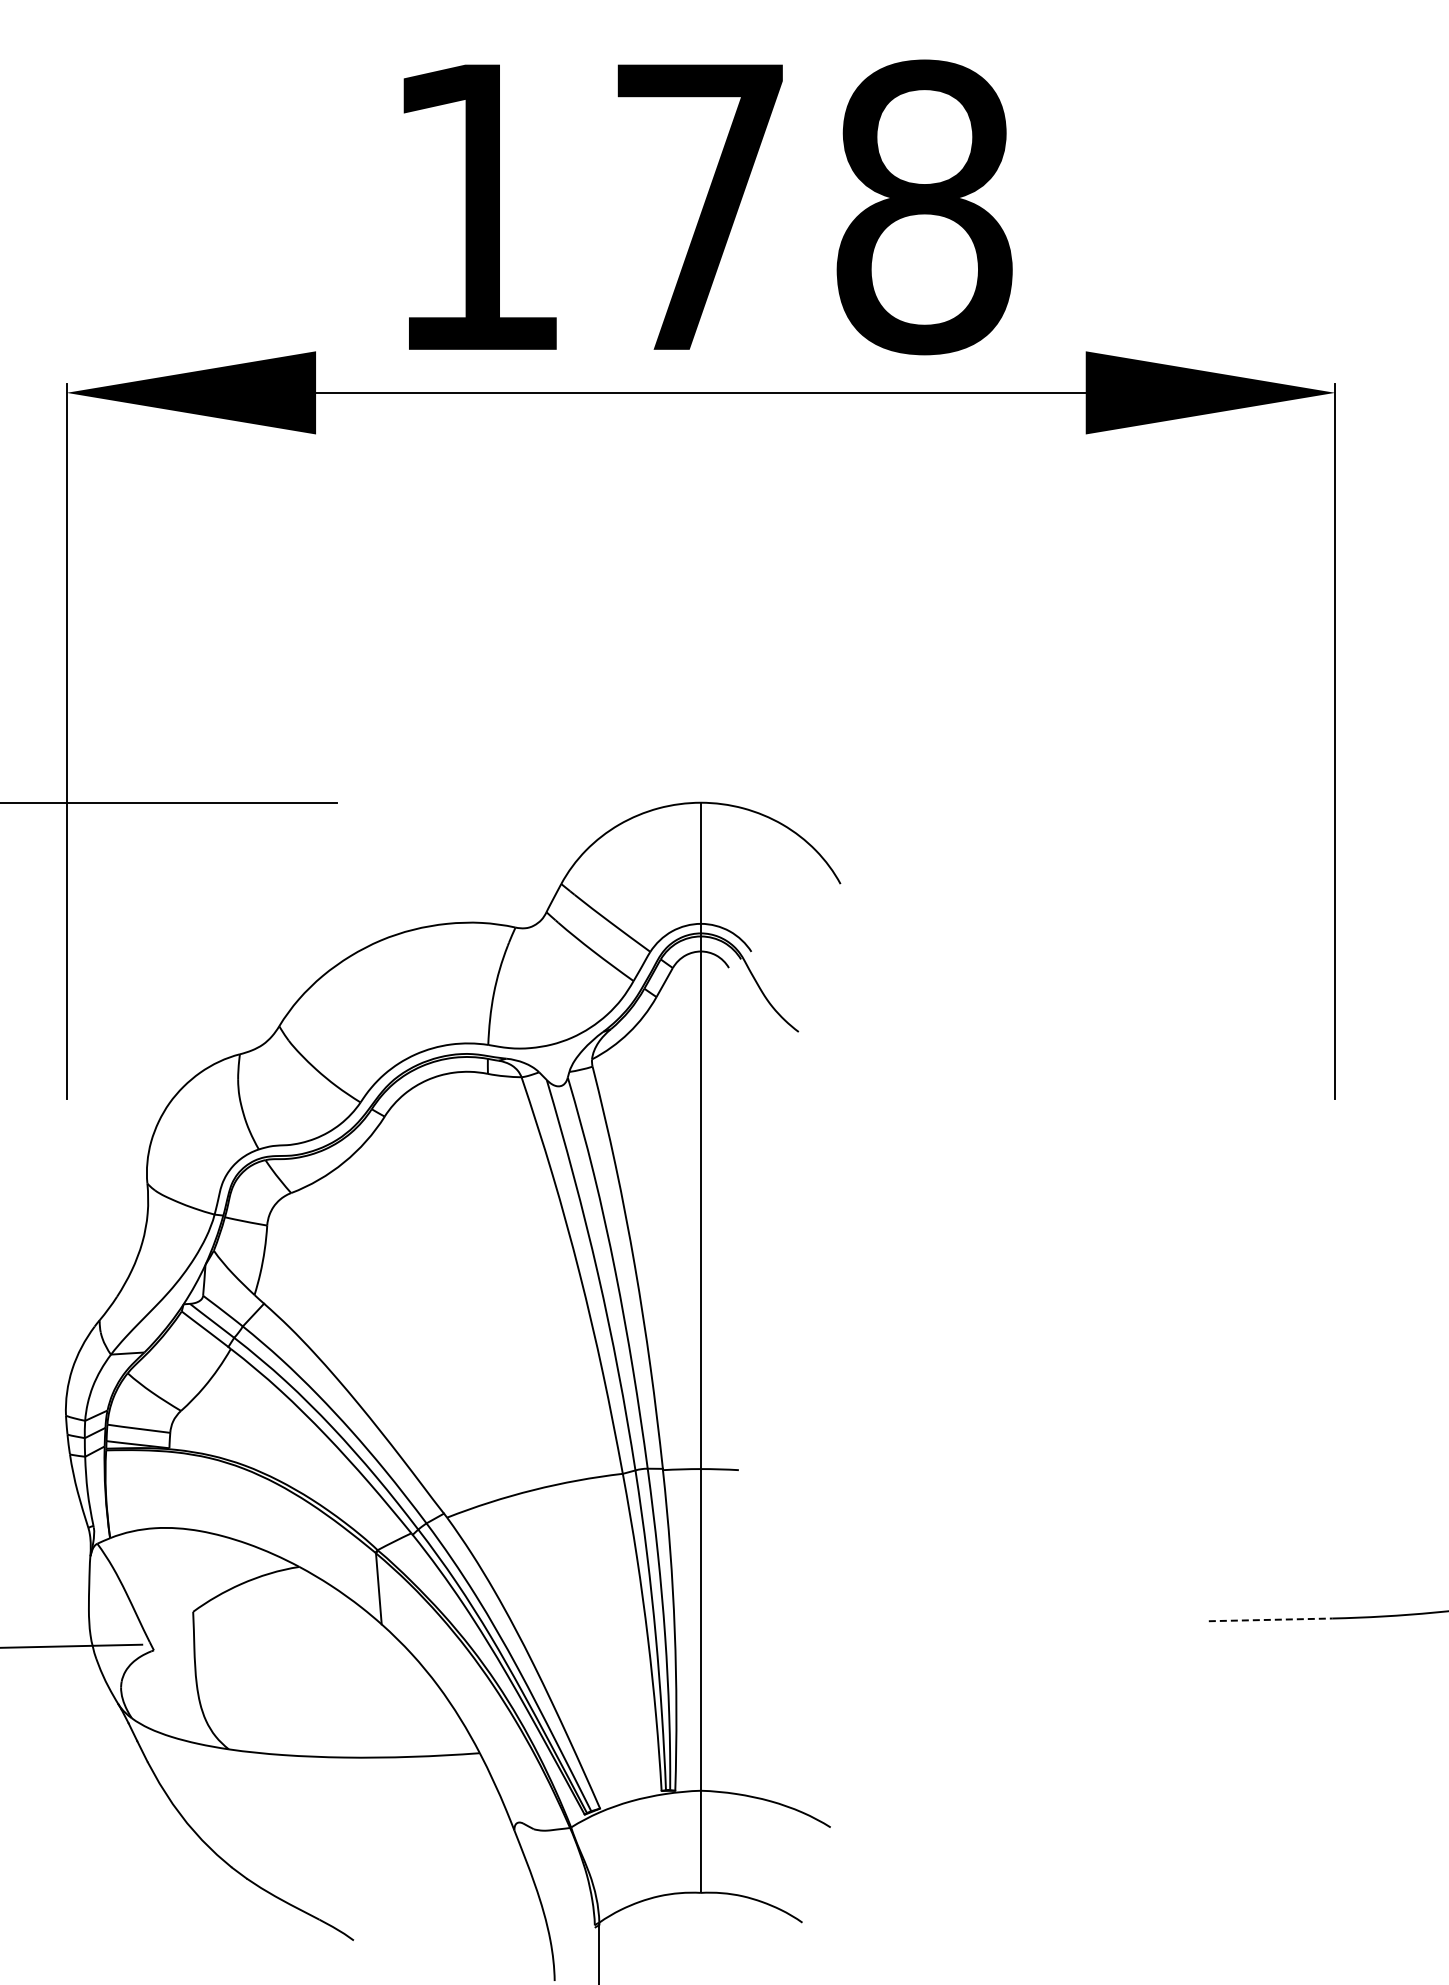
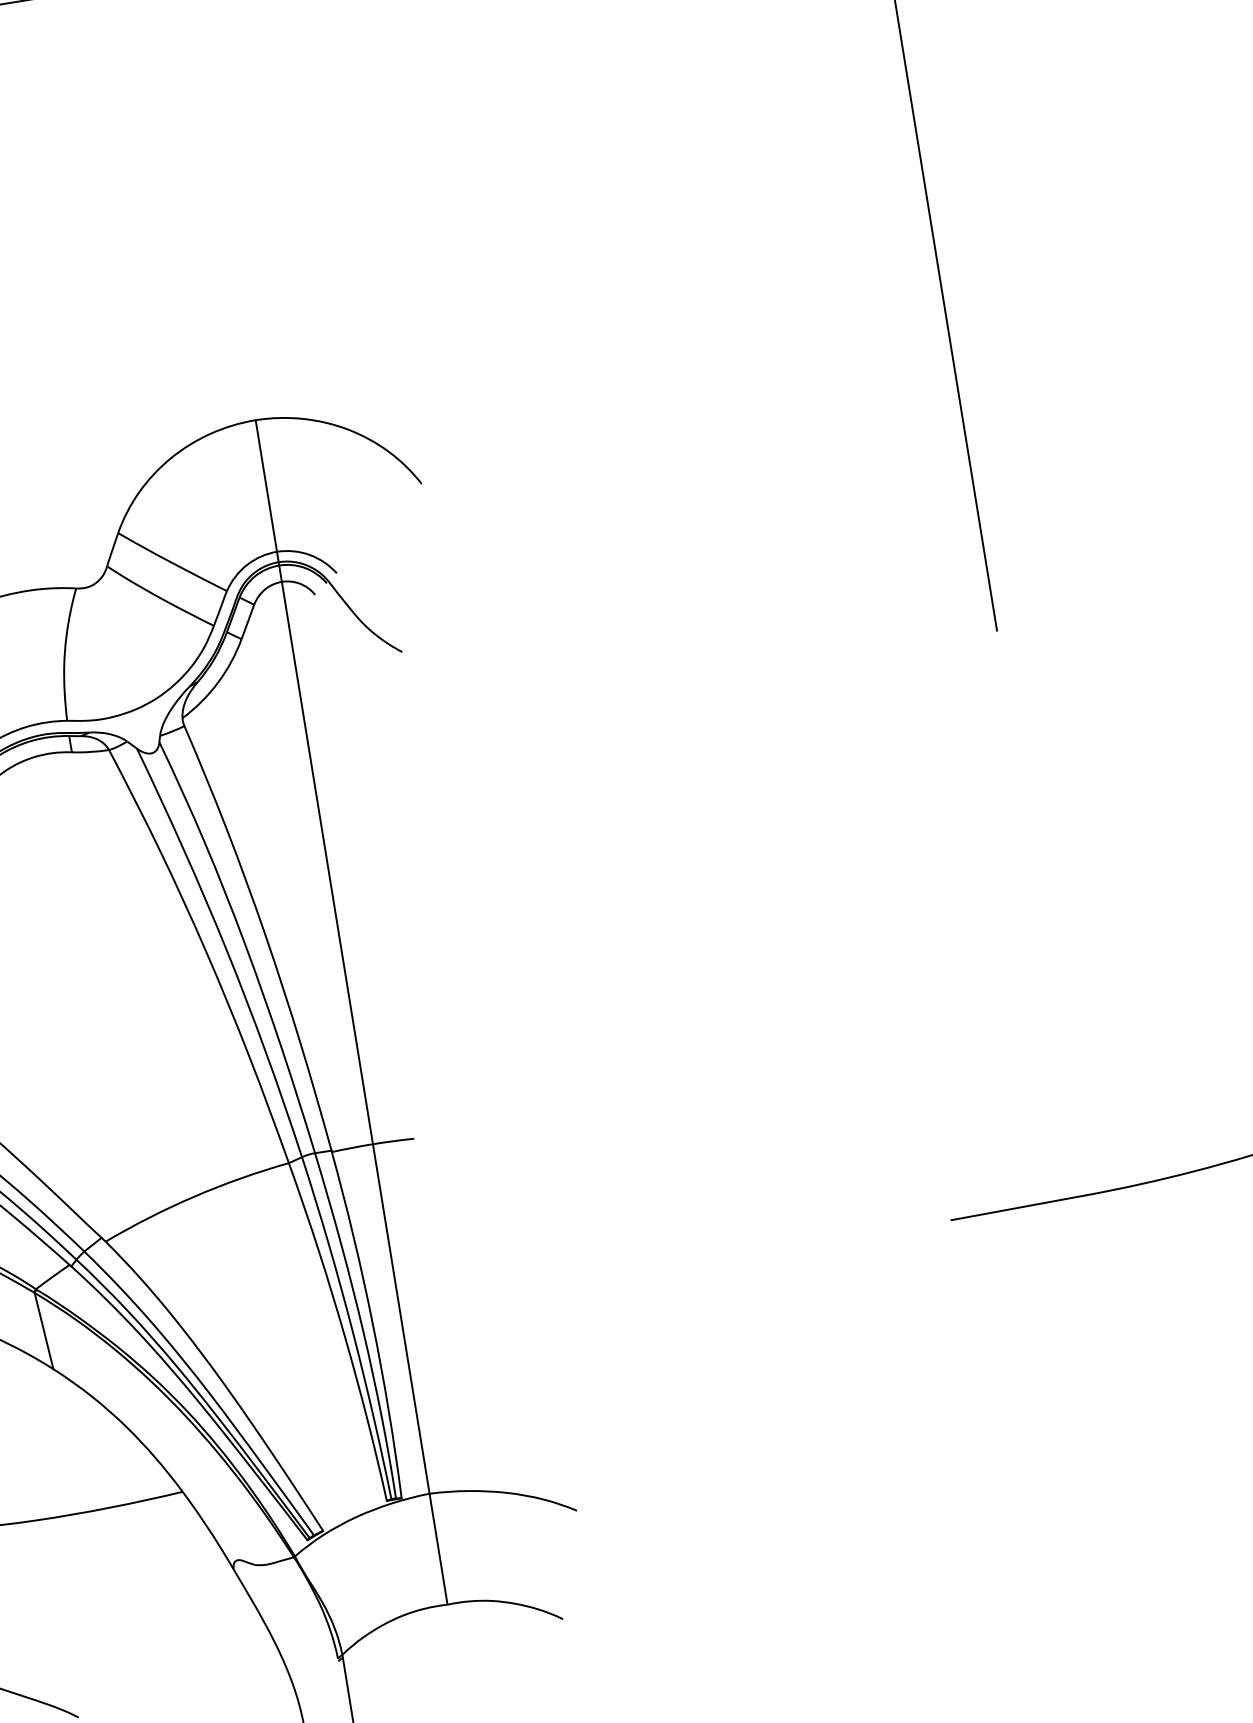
line: (1270, 1619) -> (1018, 1207), dashed -> solid

